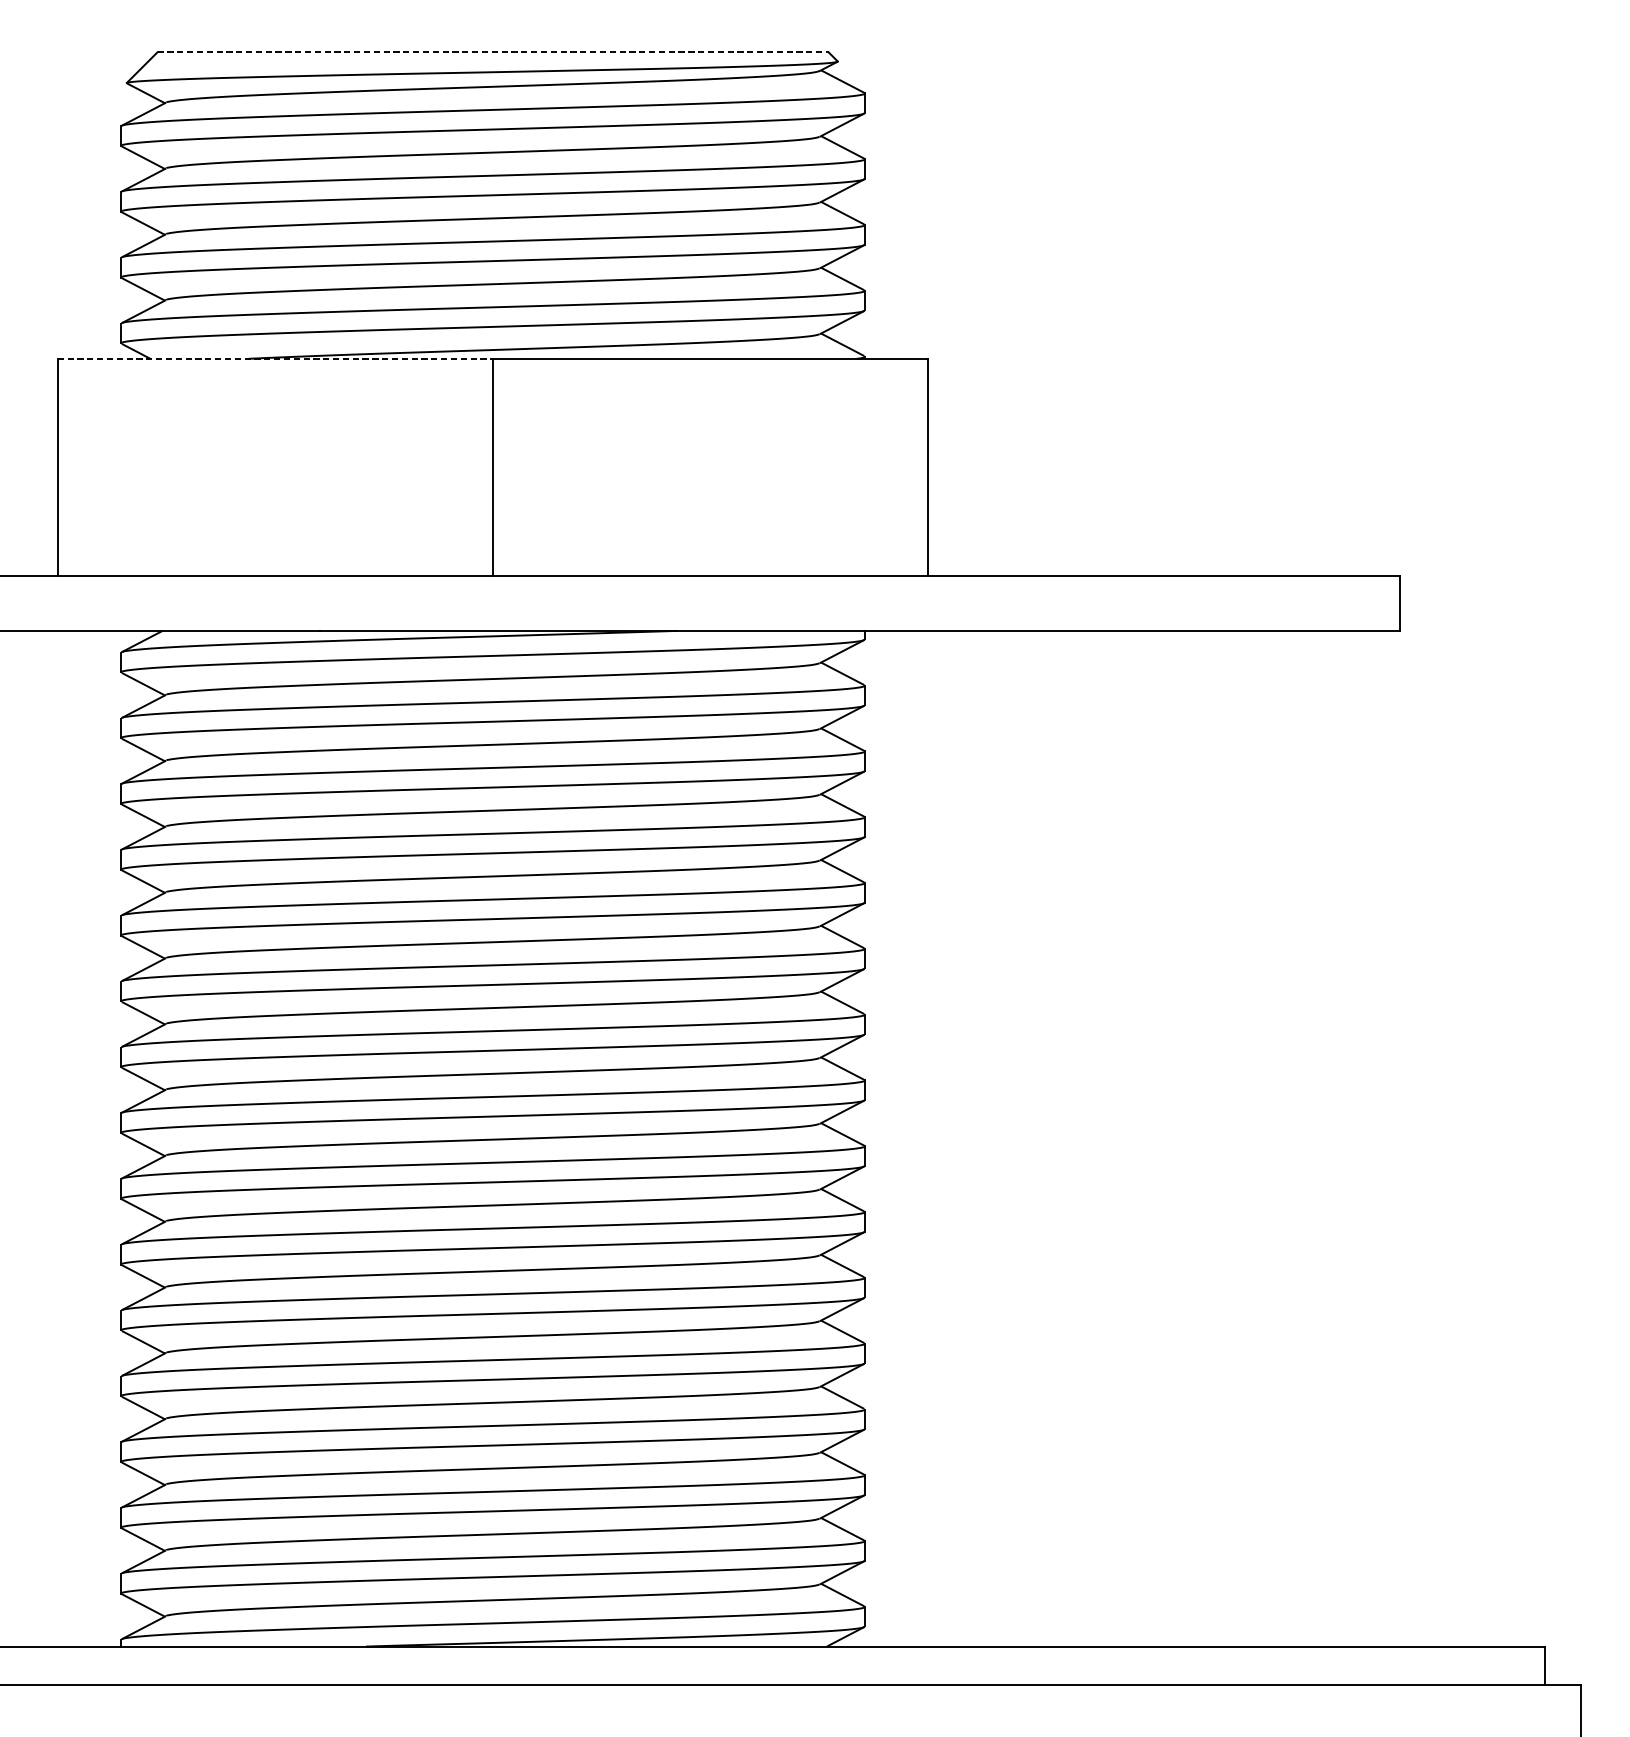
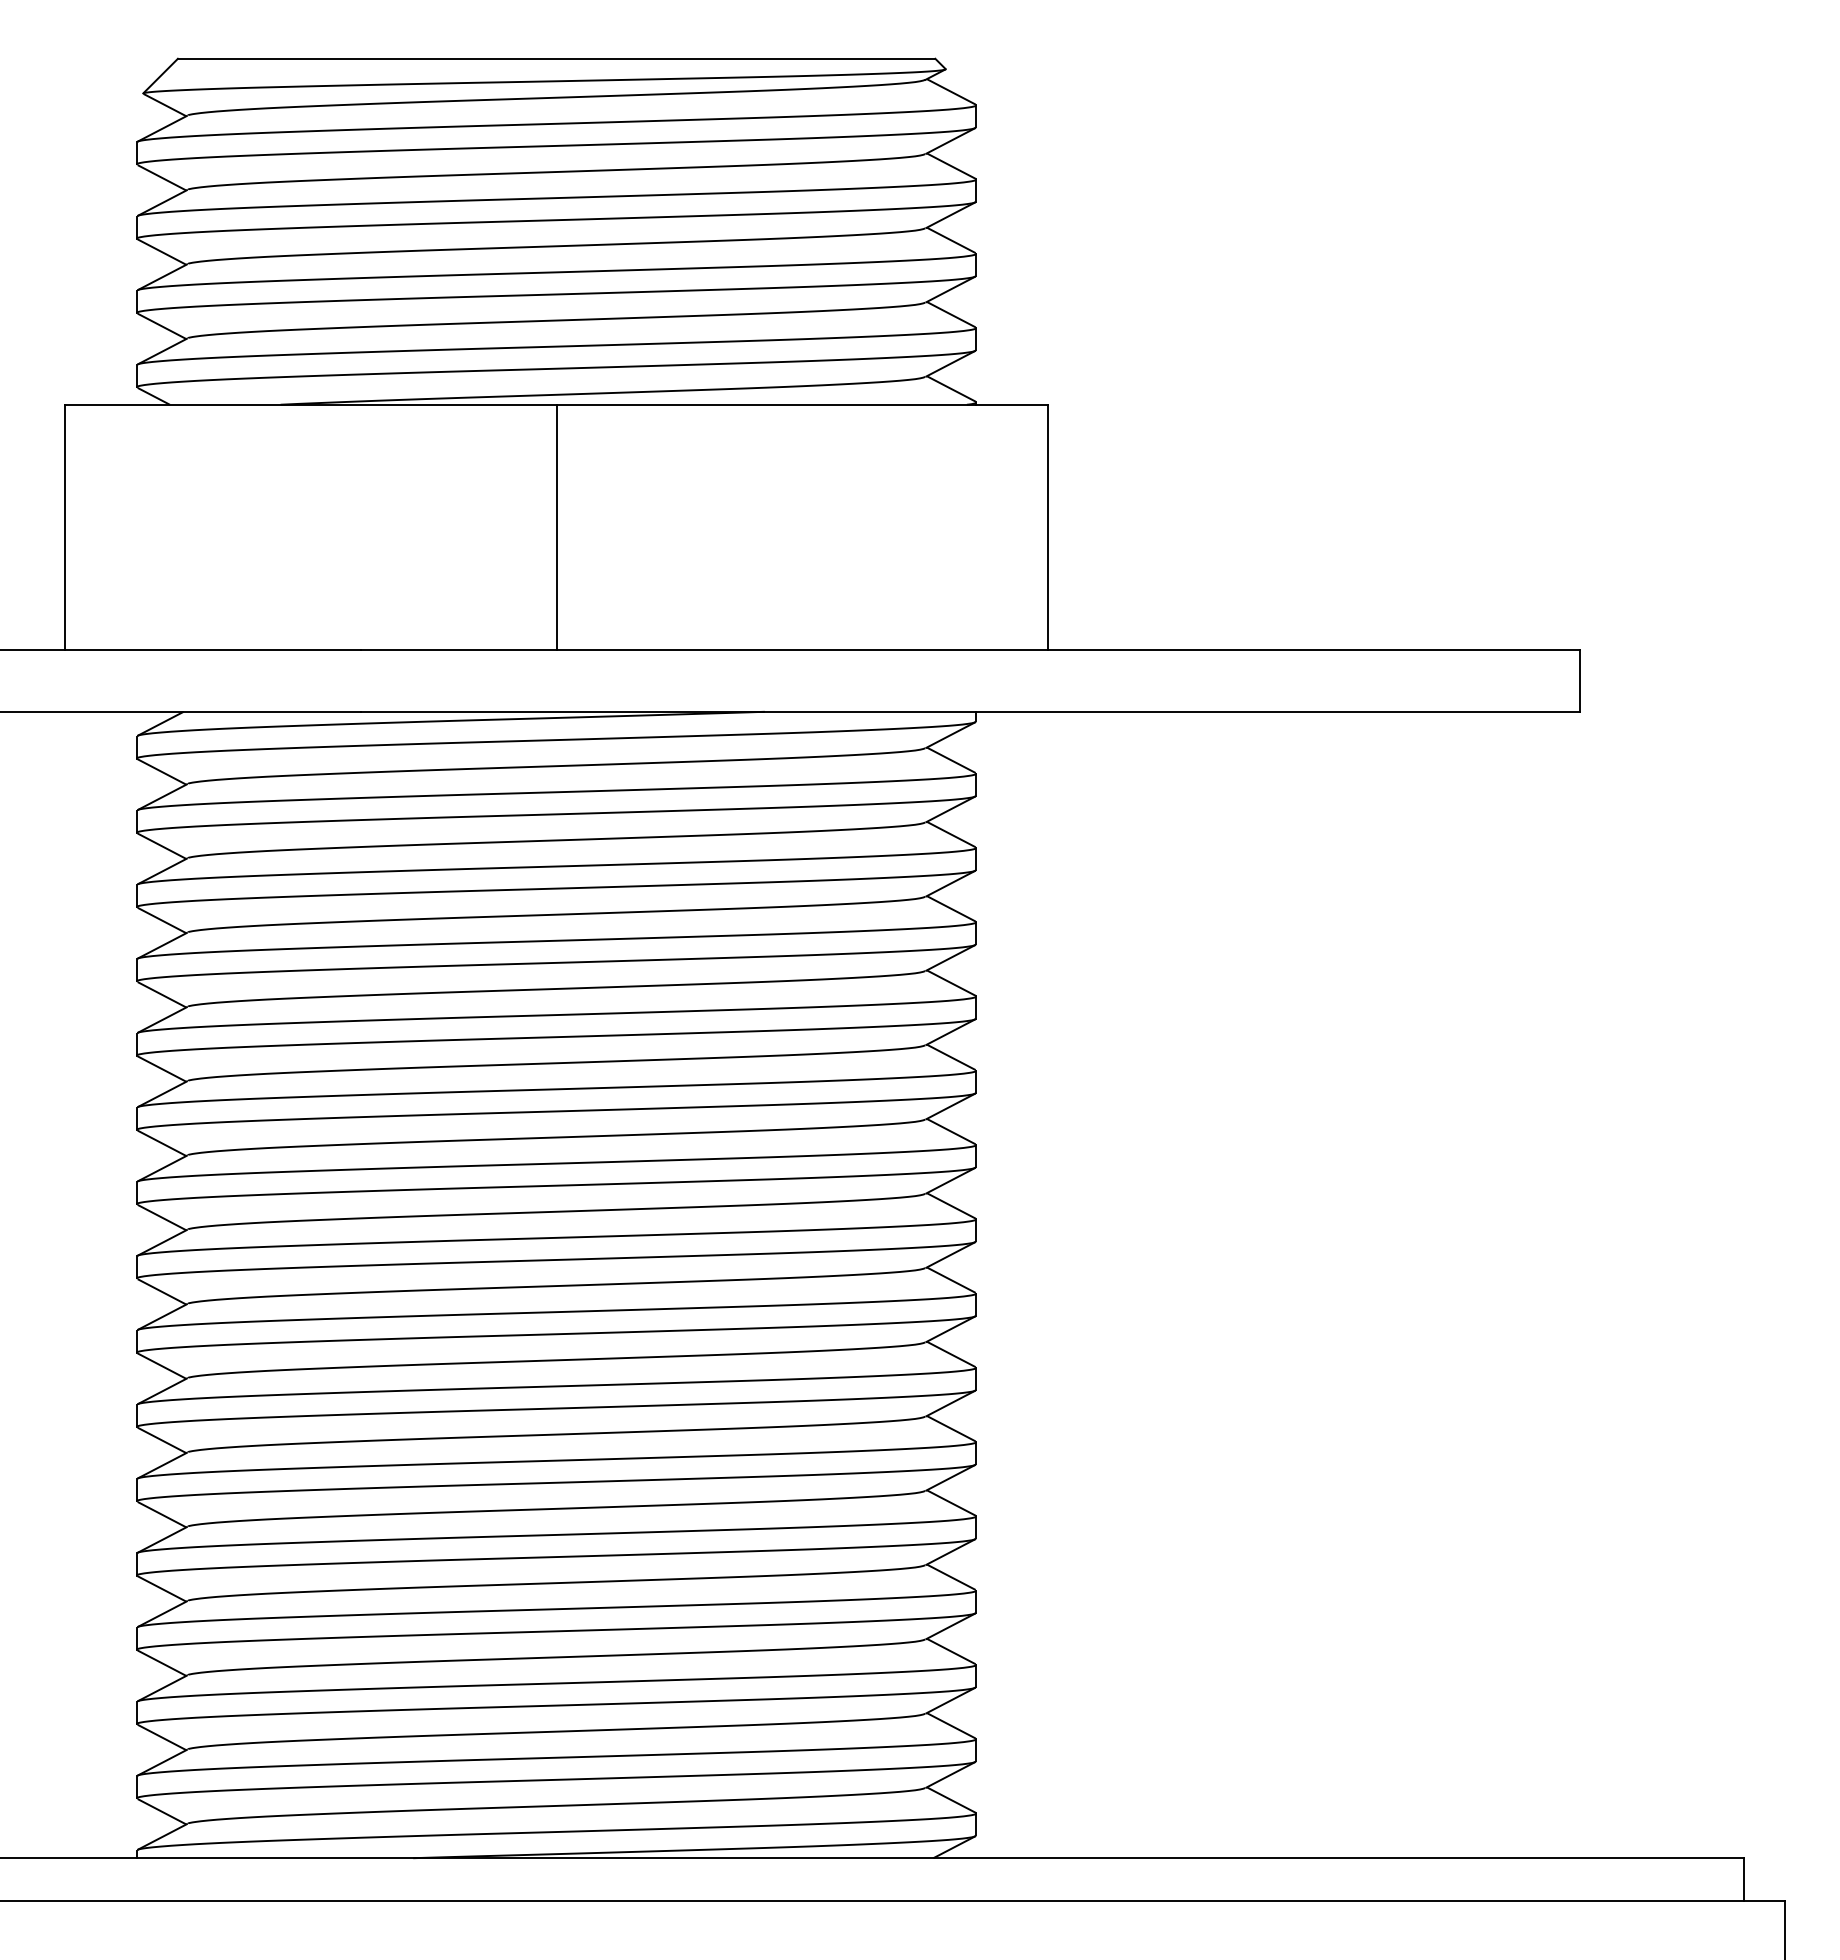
line: (492, 52) -> (556, 58), dashed -> solid
line: (274, 358) -> (310, 404), dashed -> solid

